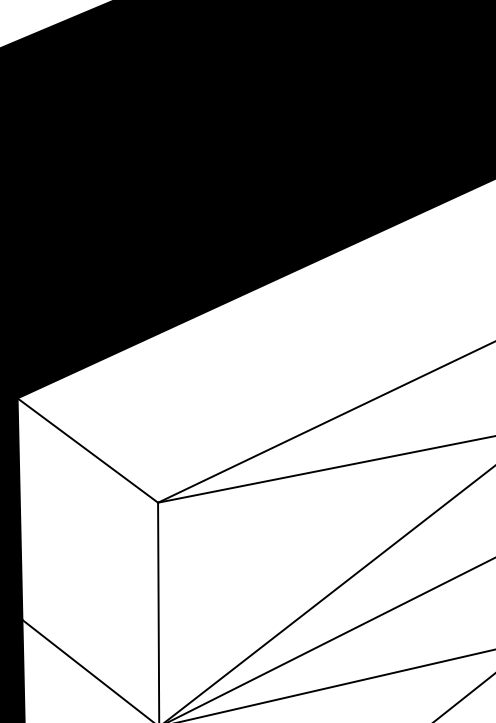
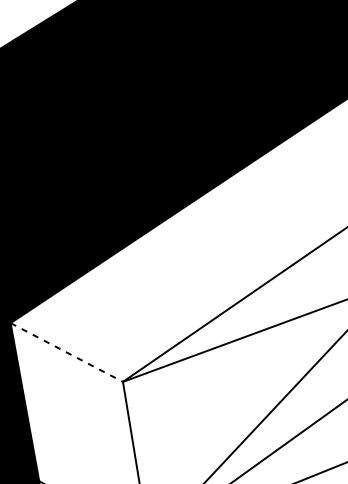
line: (88, 450) -> (67, 352), solid -> dashed

